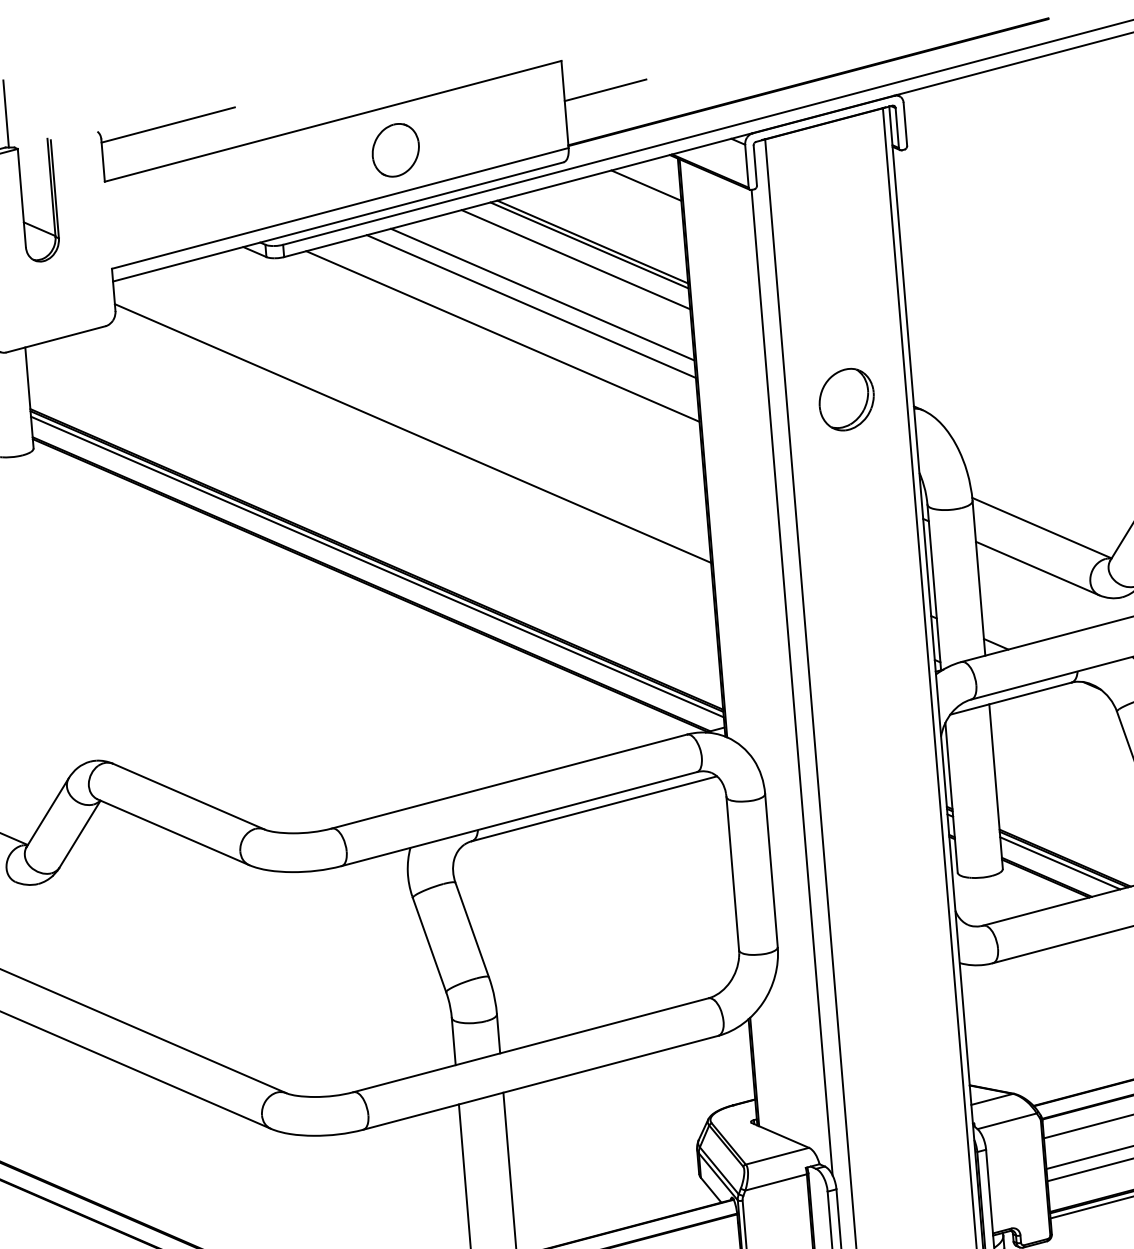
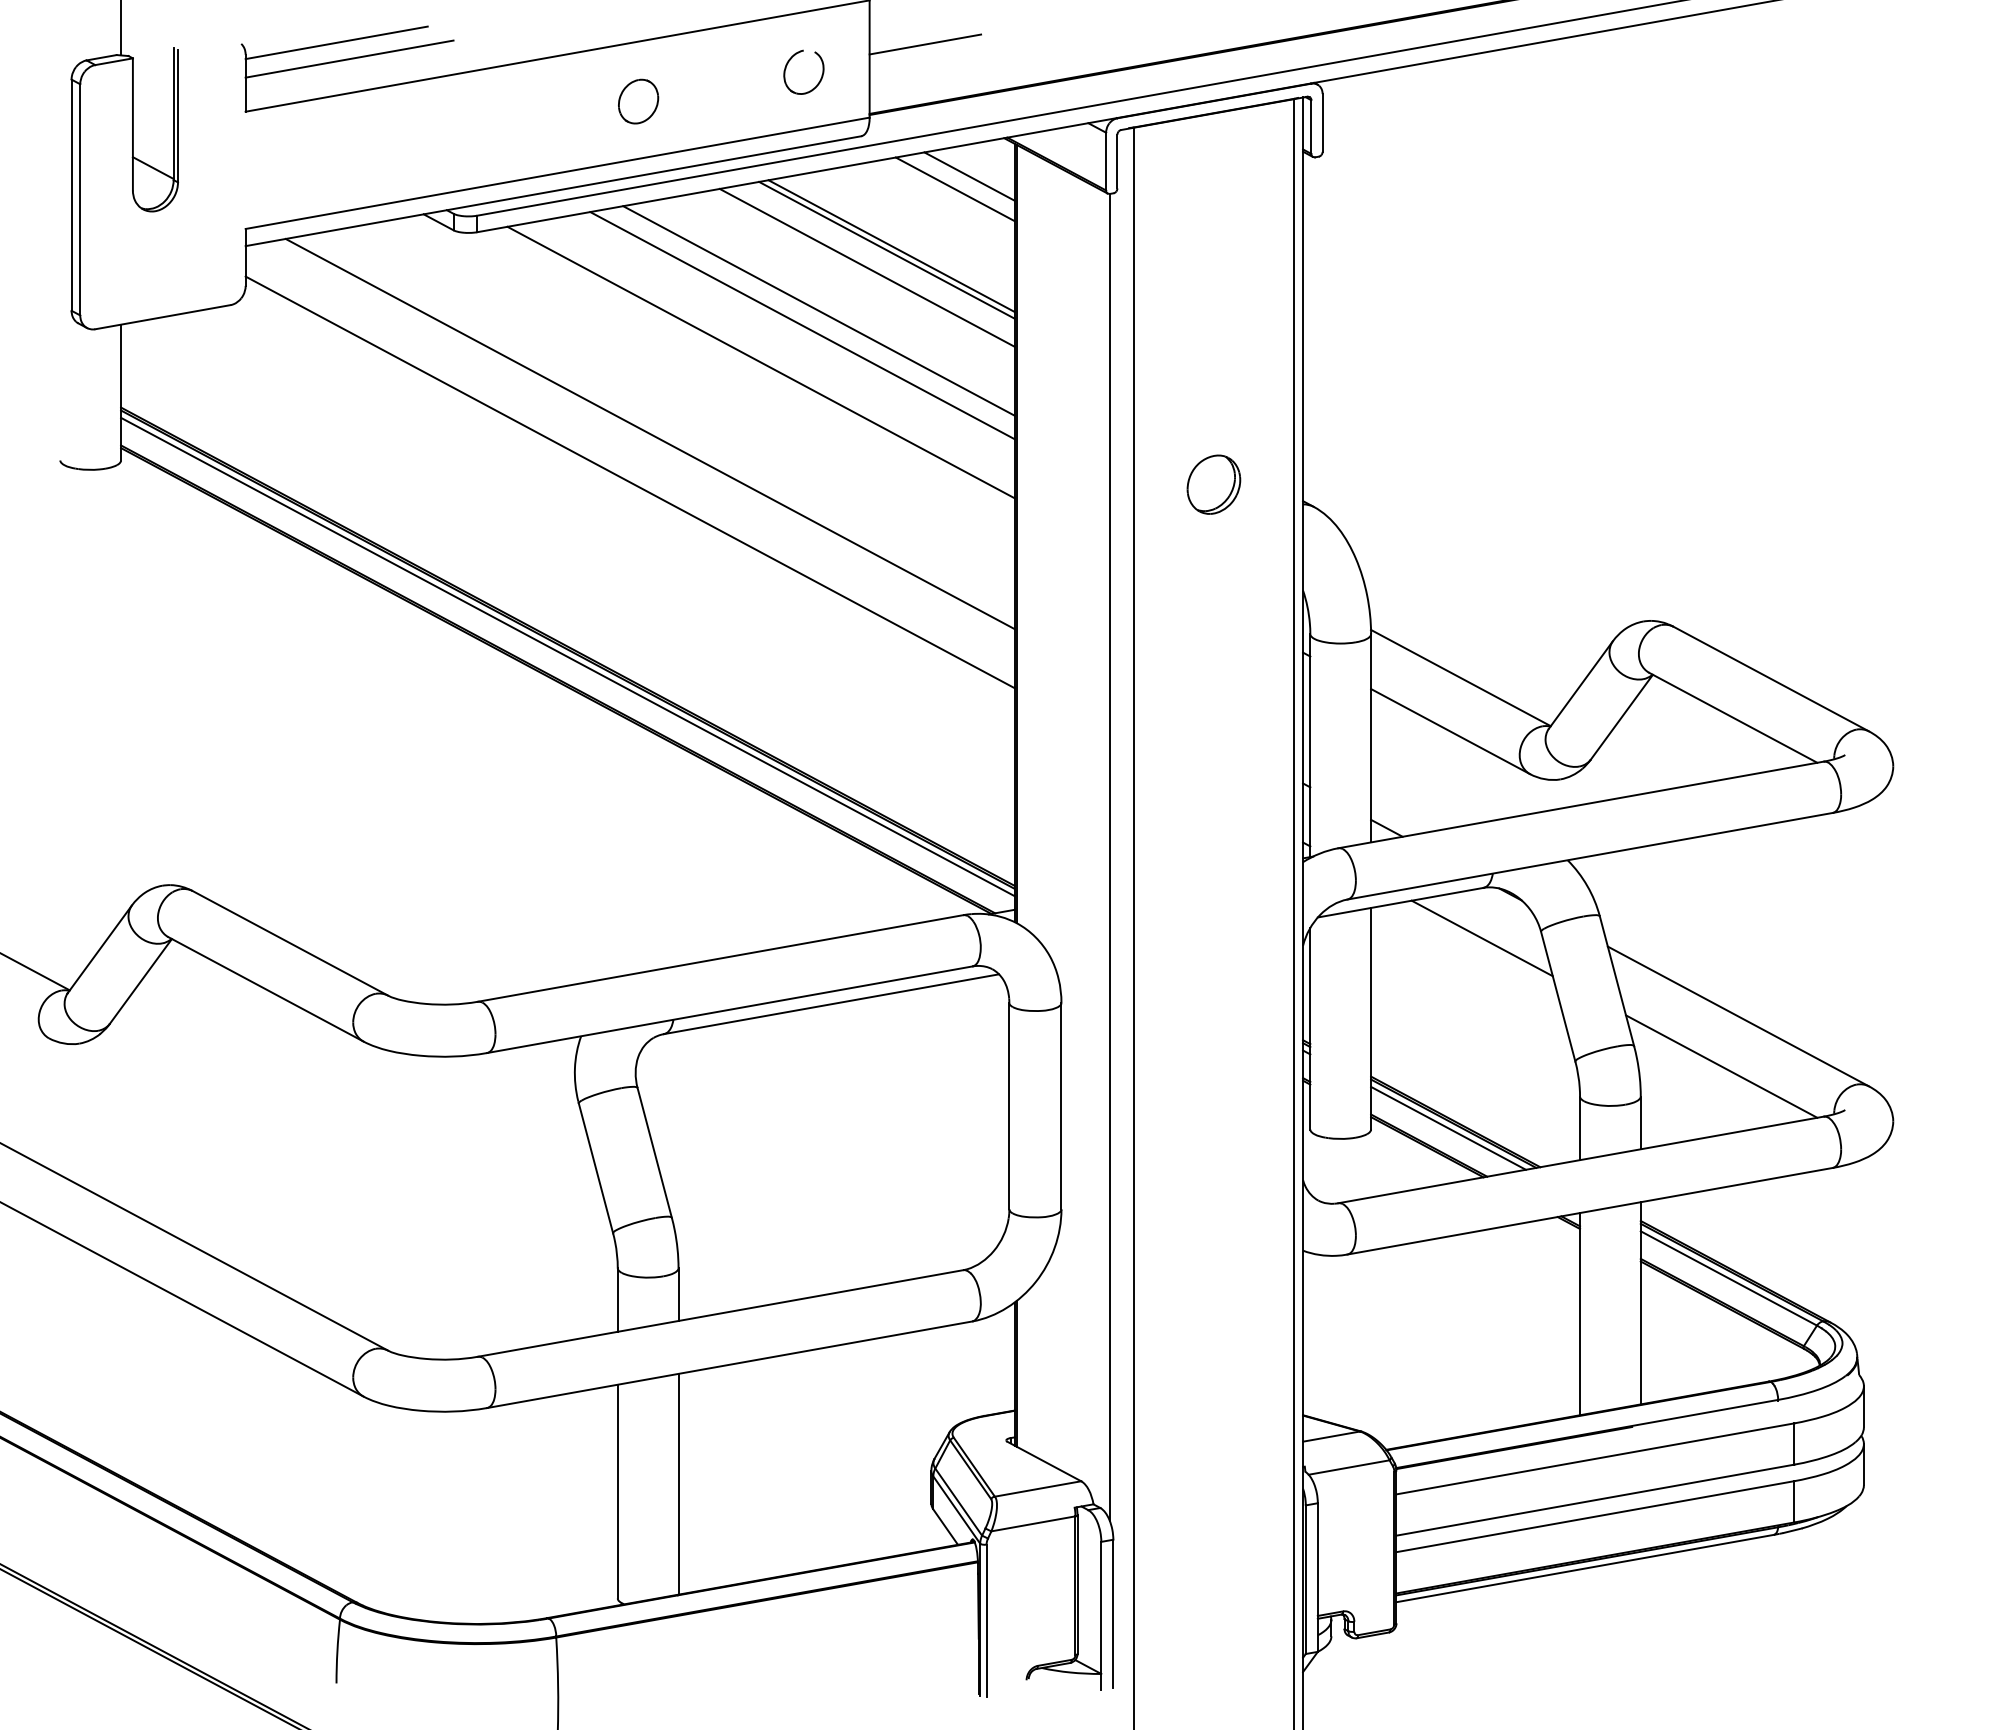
part: (507, 109) -> (791, 59), added
line: (178, 135) -> (349, 58), added
part: (395, 150) -> (638, 101), size x0.62
line: (636, 196) -> (954, 189), added
line: (424, 396) -> (649, 433), added
part: (846, 399) -> (1213, 484), size x0.71
line: (1073, 720) -> (1481, 938), added

